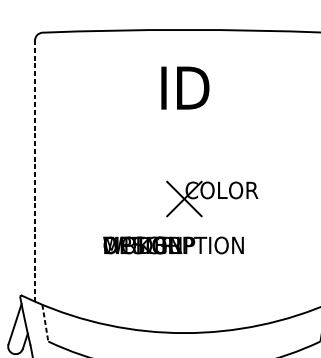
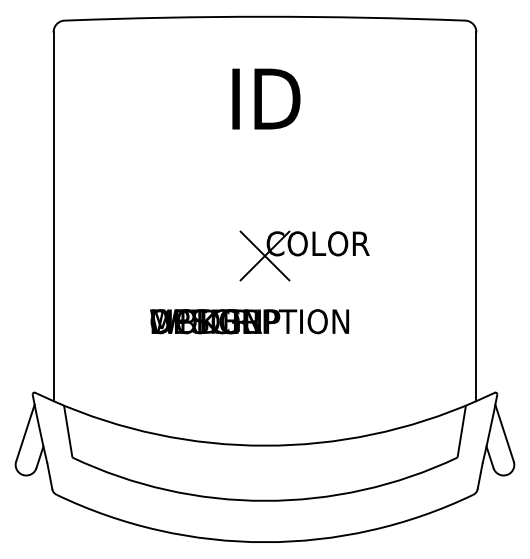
line: (34, 171) -> (53, 216), dashed -> solid
line: (45, 323) -> (68, 432), dashed -> solid

